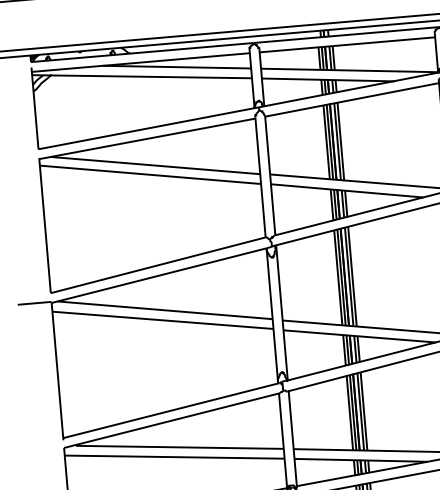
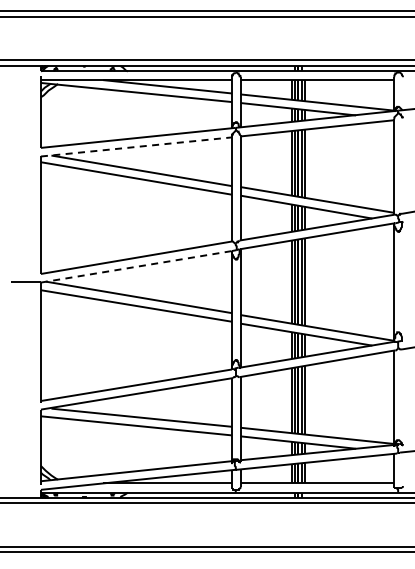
line: (147, 138) -> (136, 146), solid -> dashed
line: (159, 275) -> (136, 266), solid -> dashed

